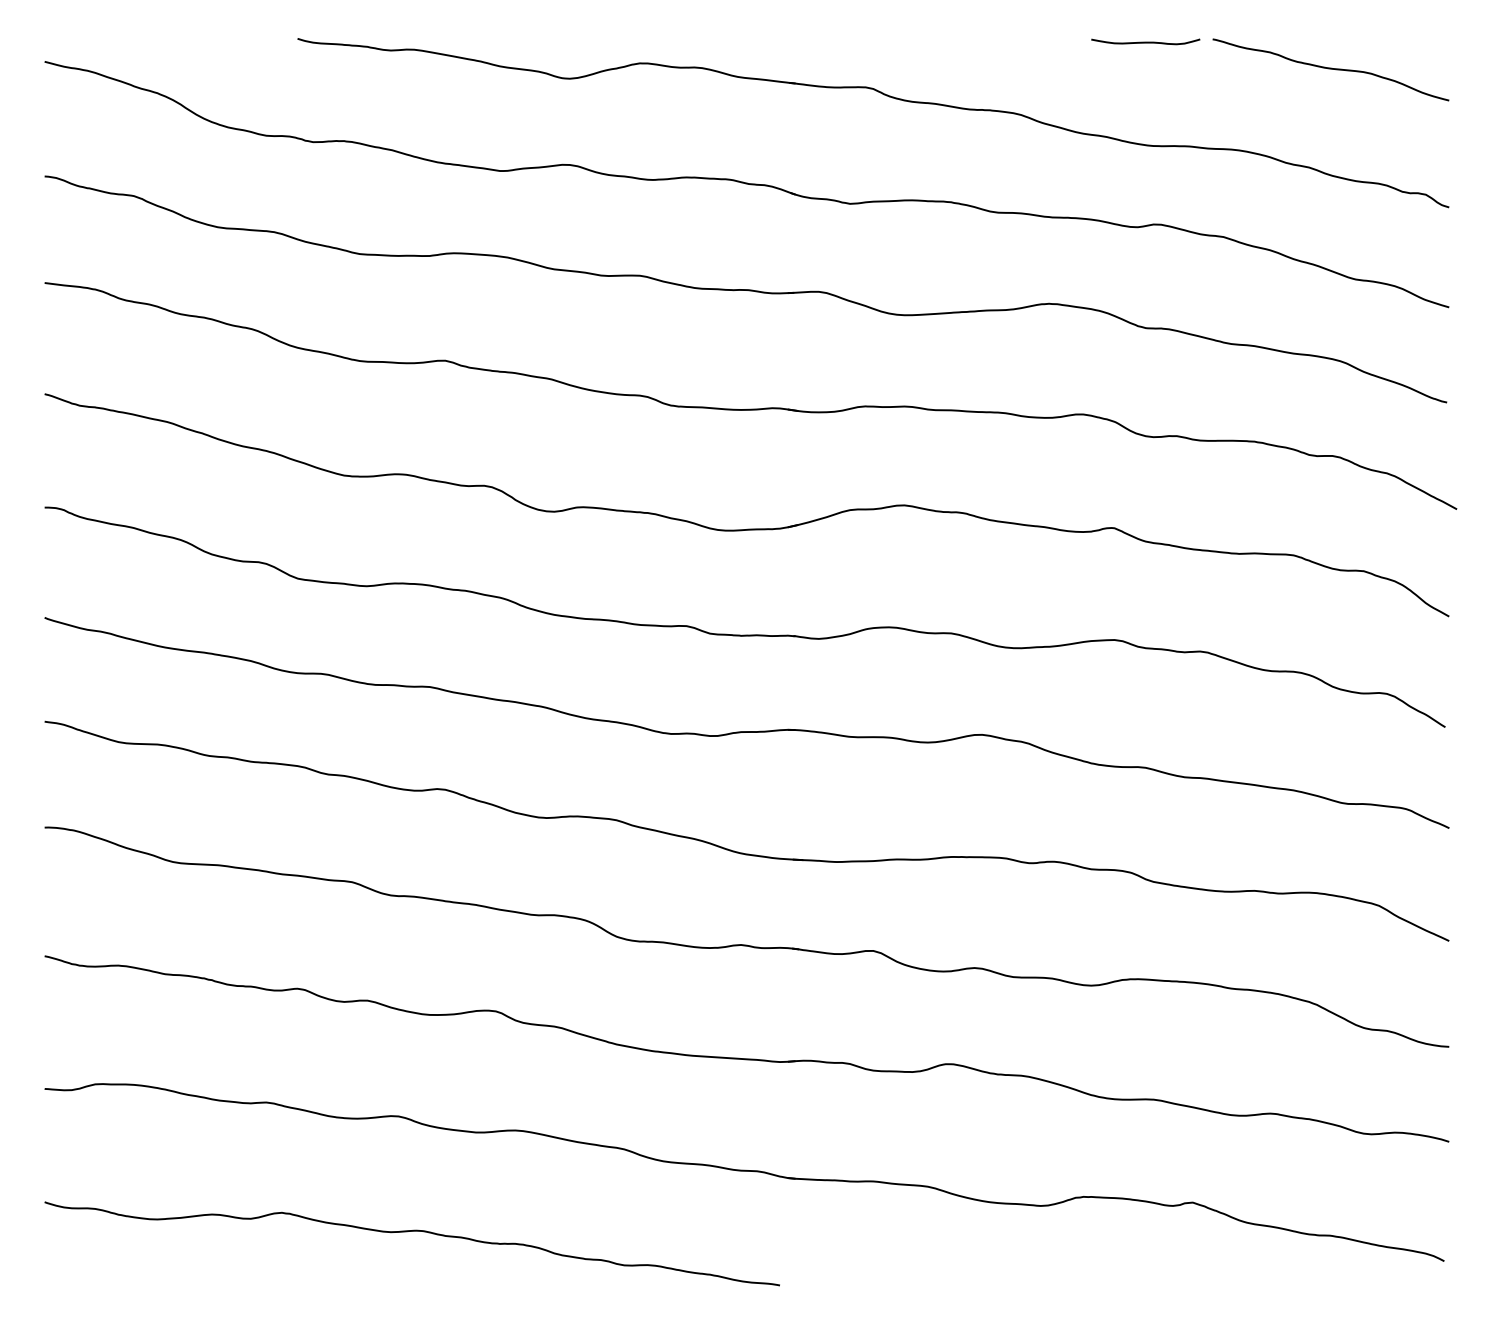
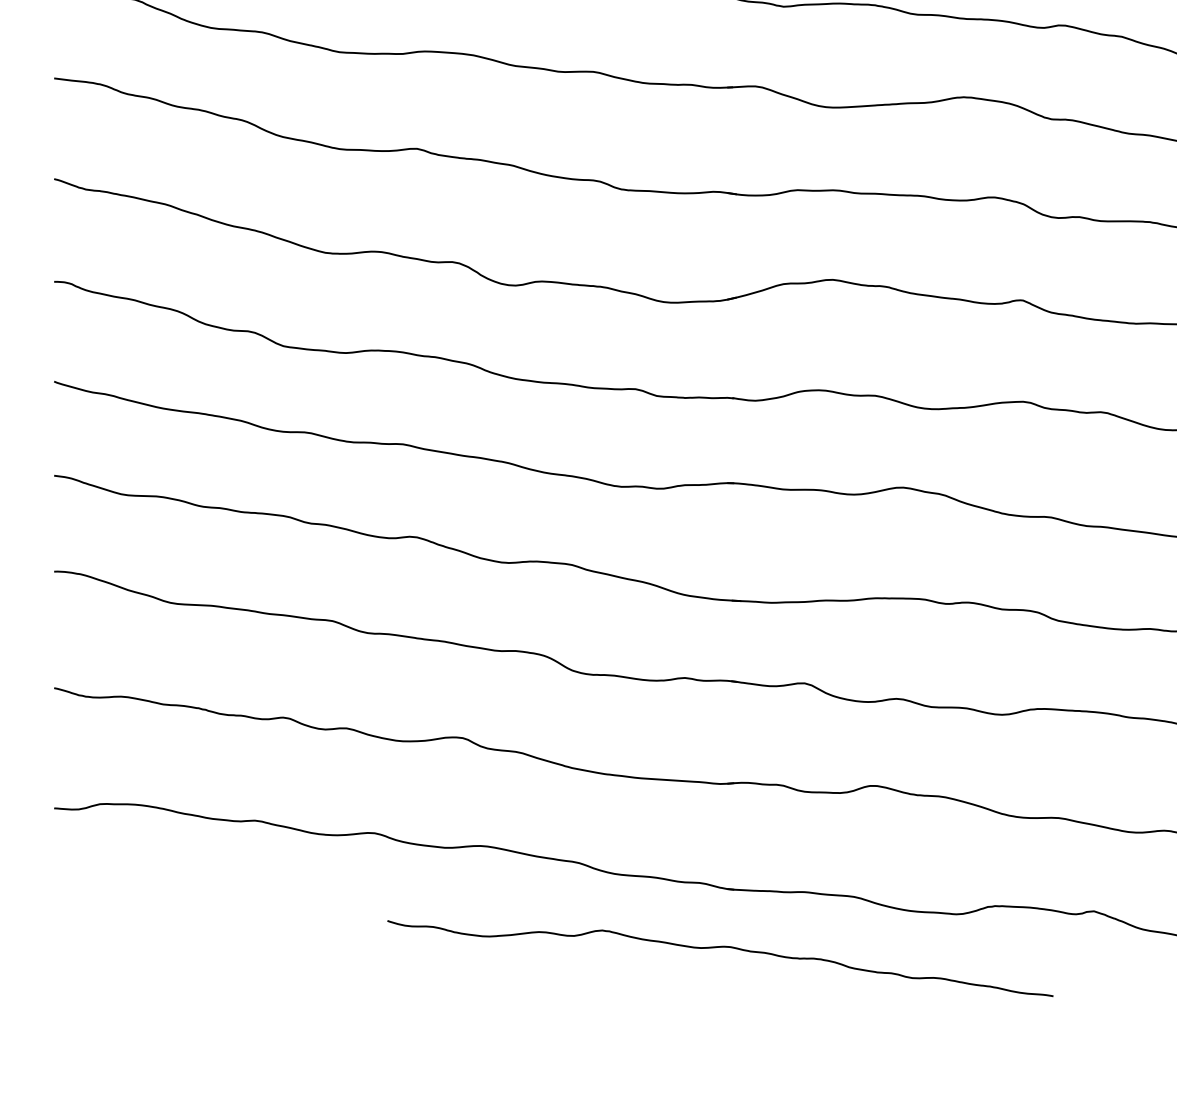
curve: (407, 1232) -> (716, 948), moved

